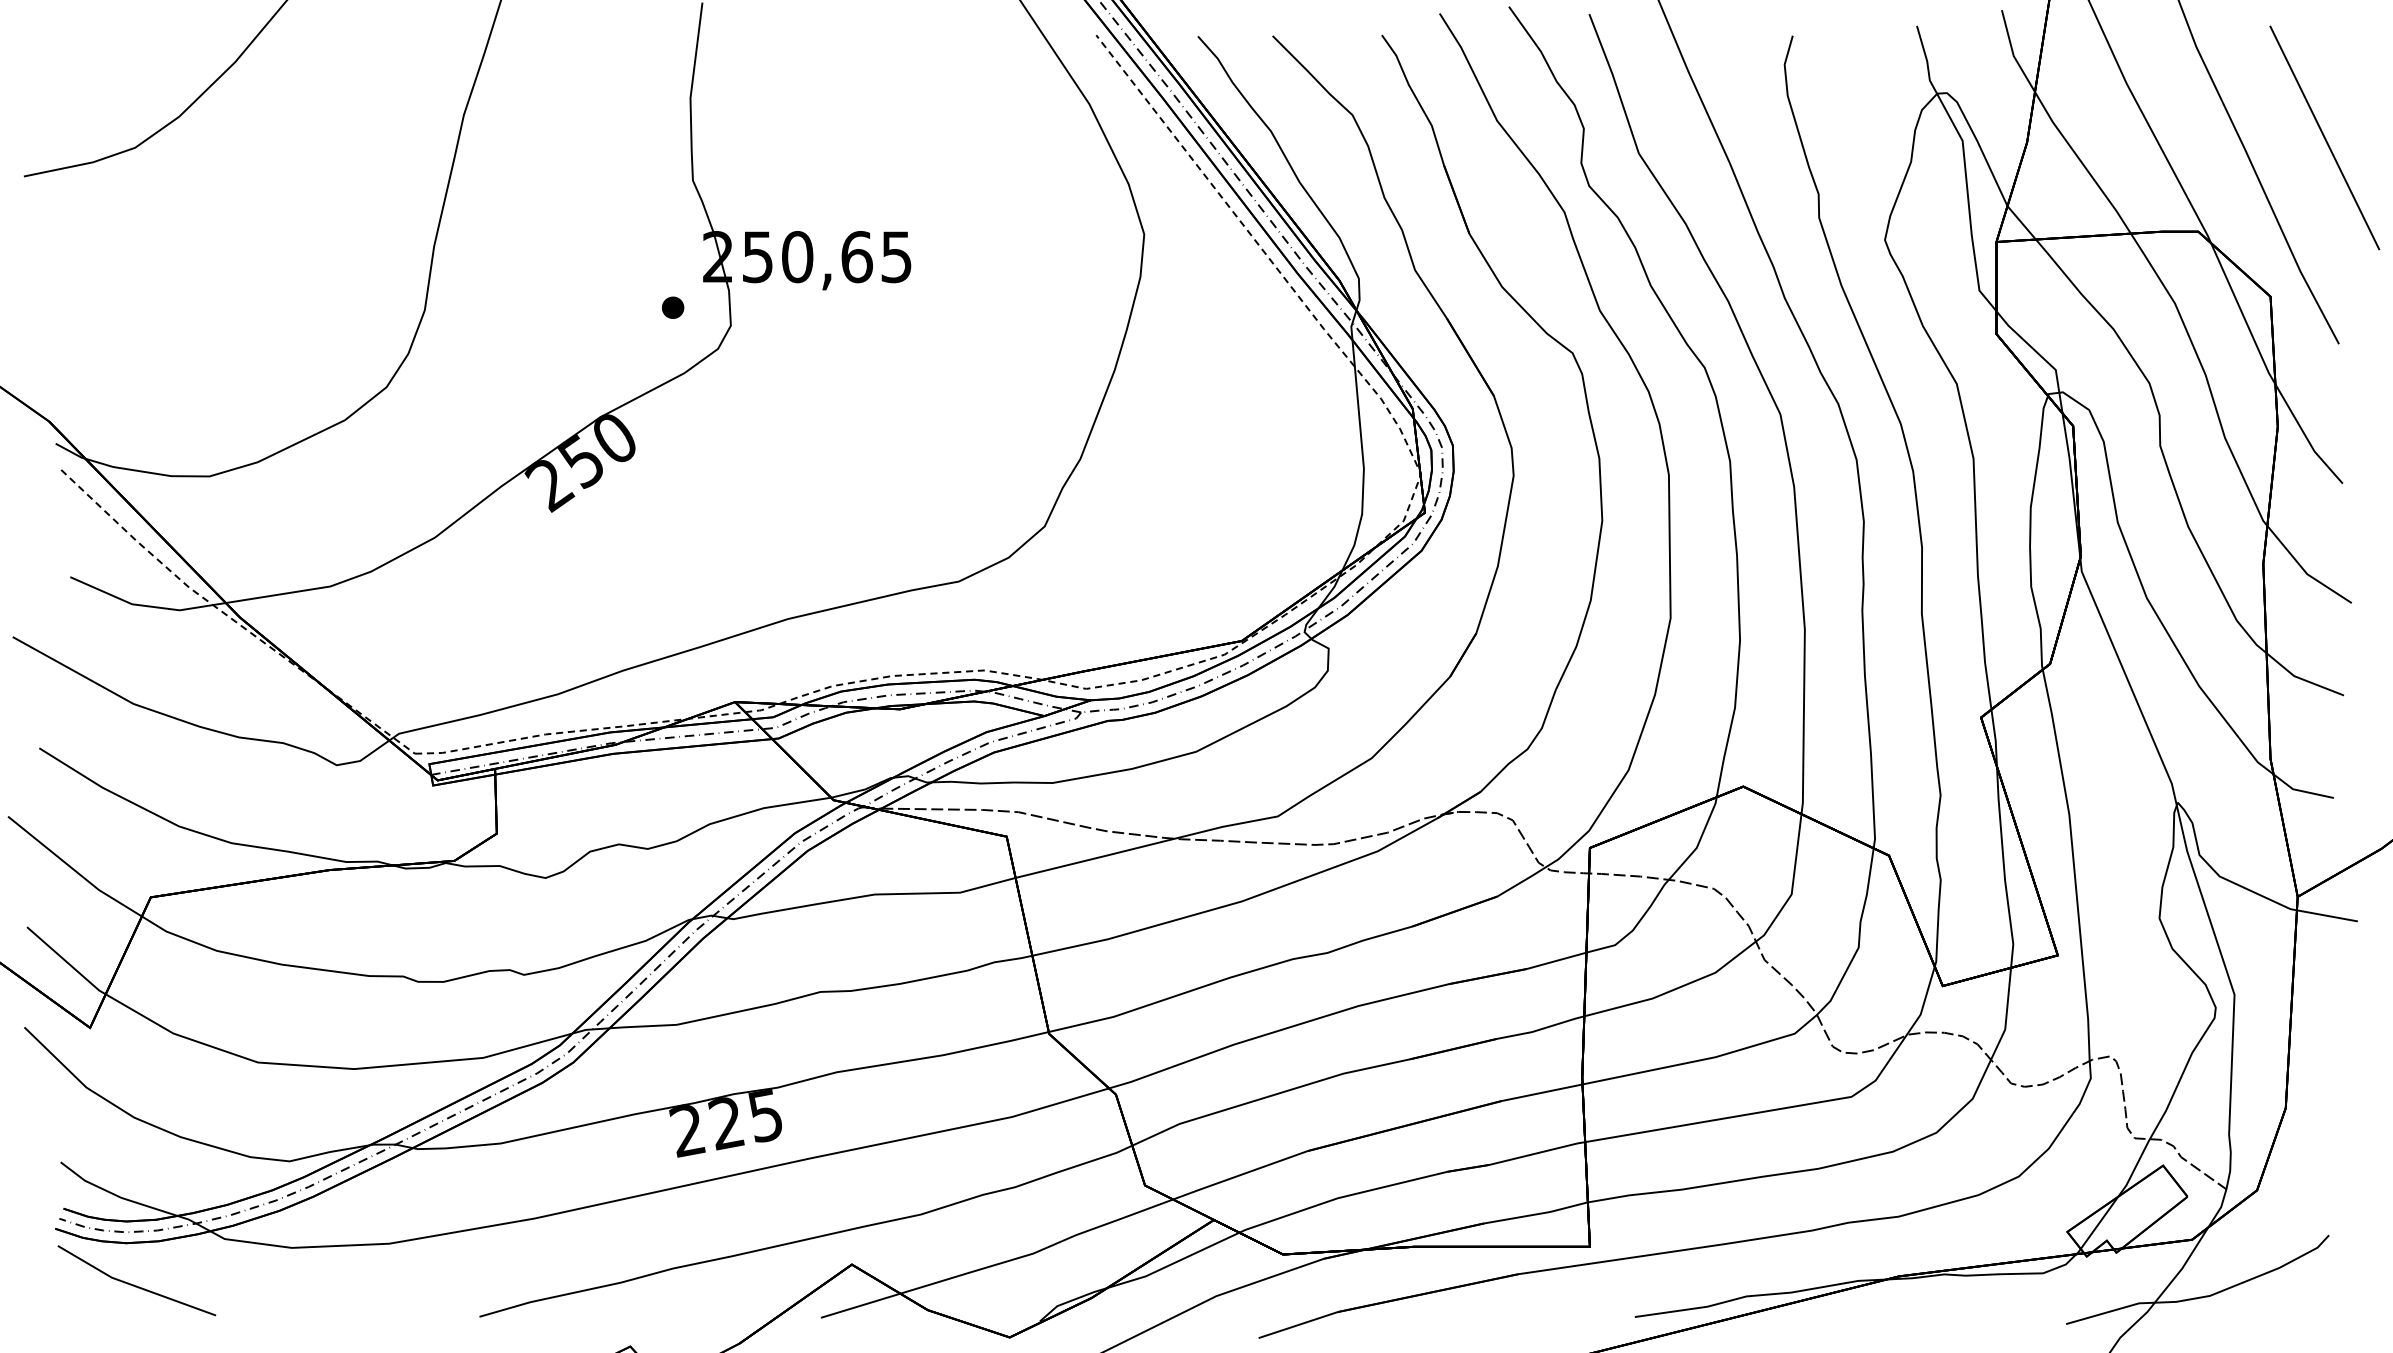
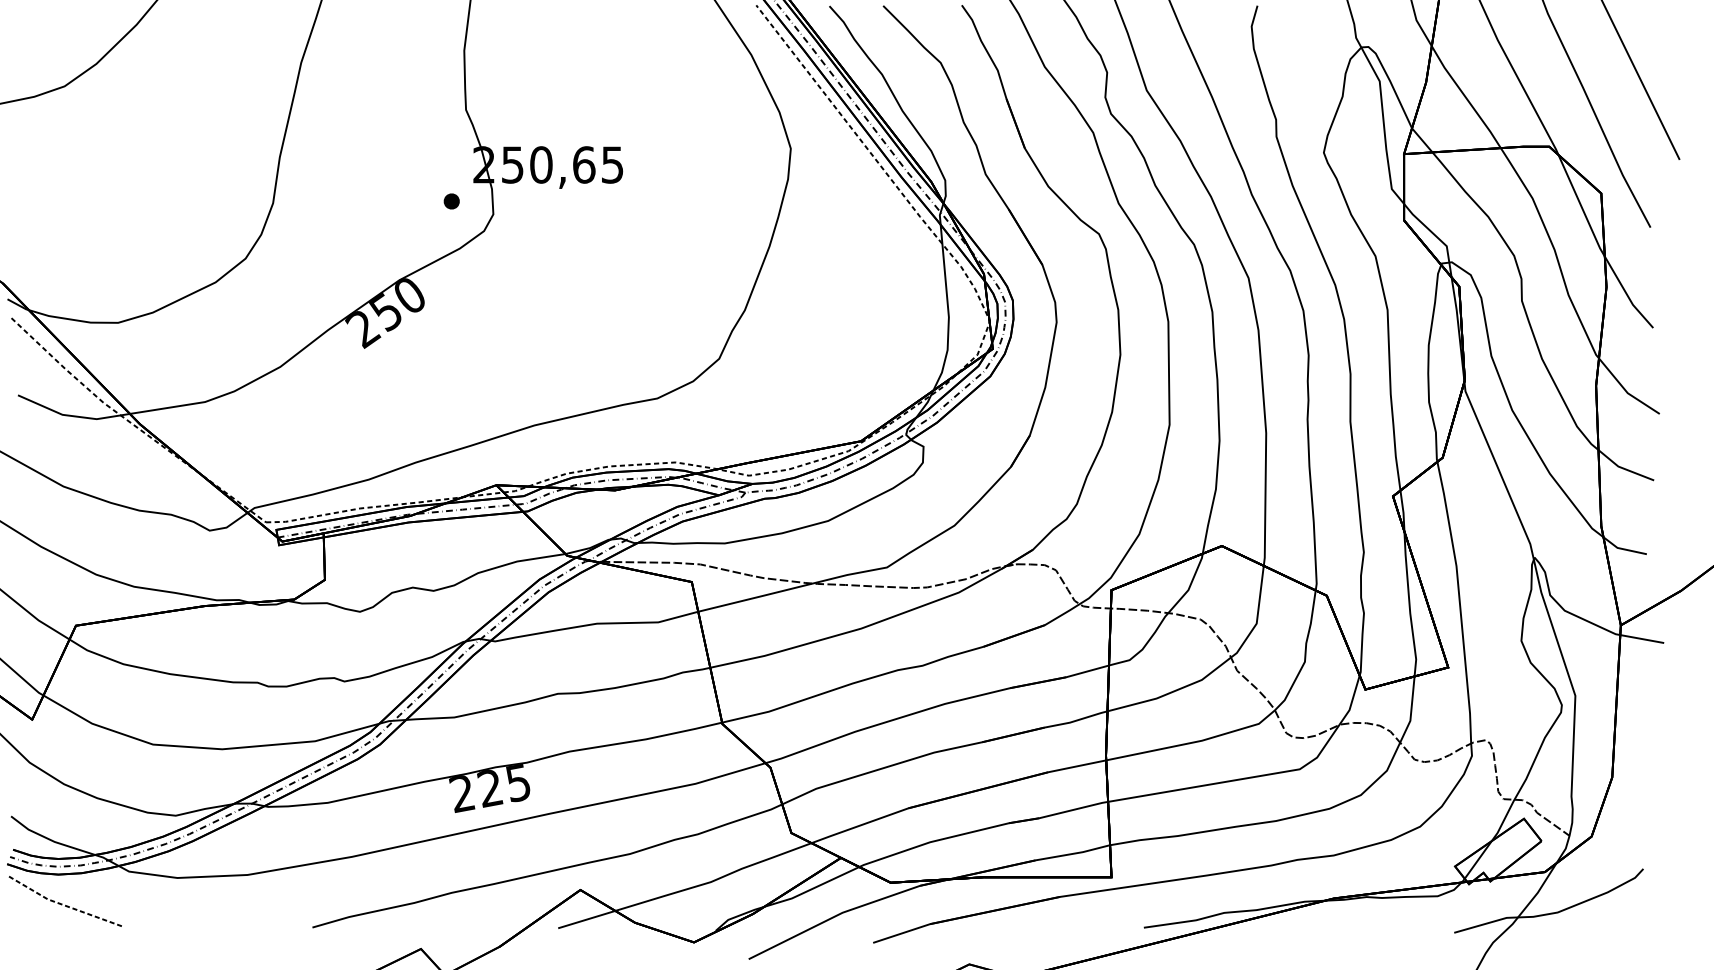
line: (134, 1285) -> (64, 905), solid -> dashed

